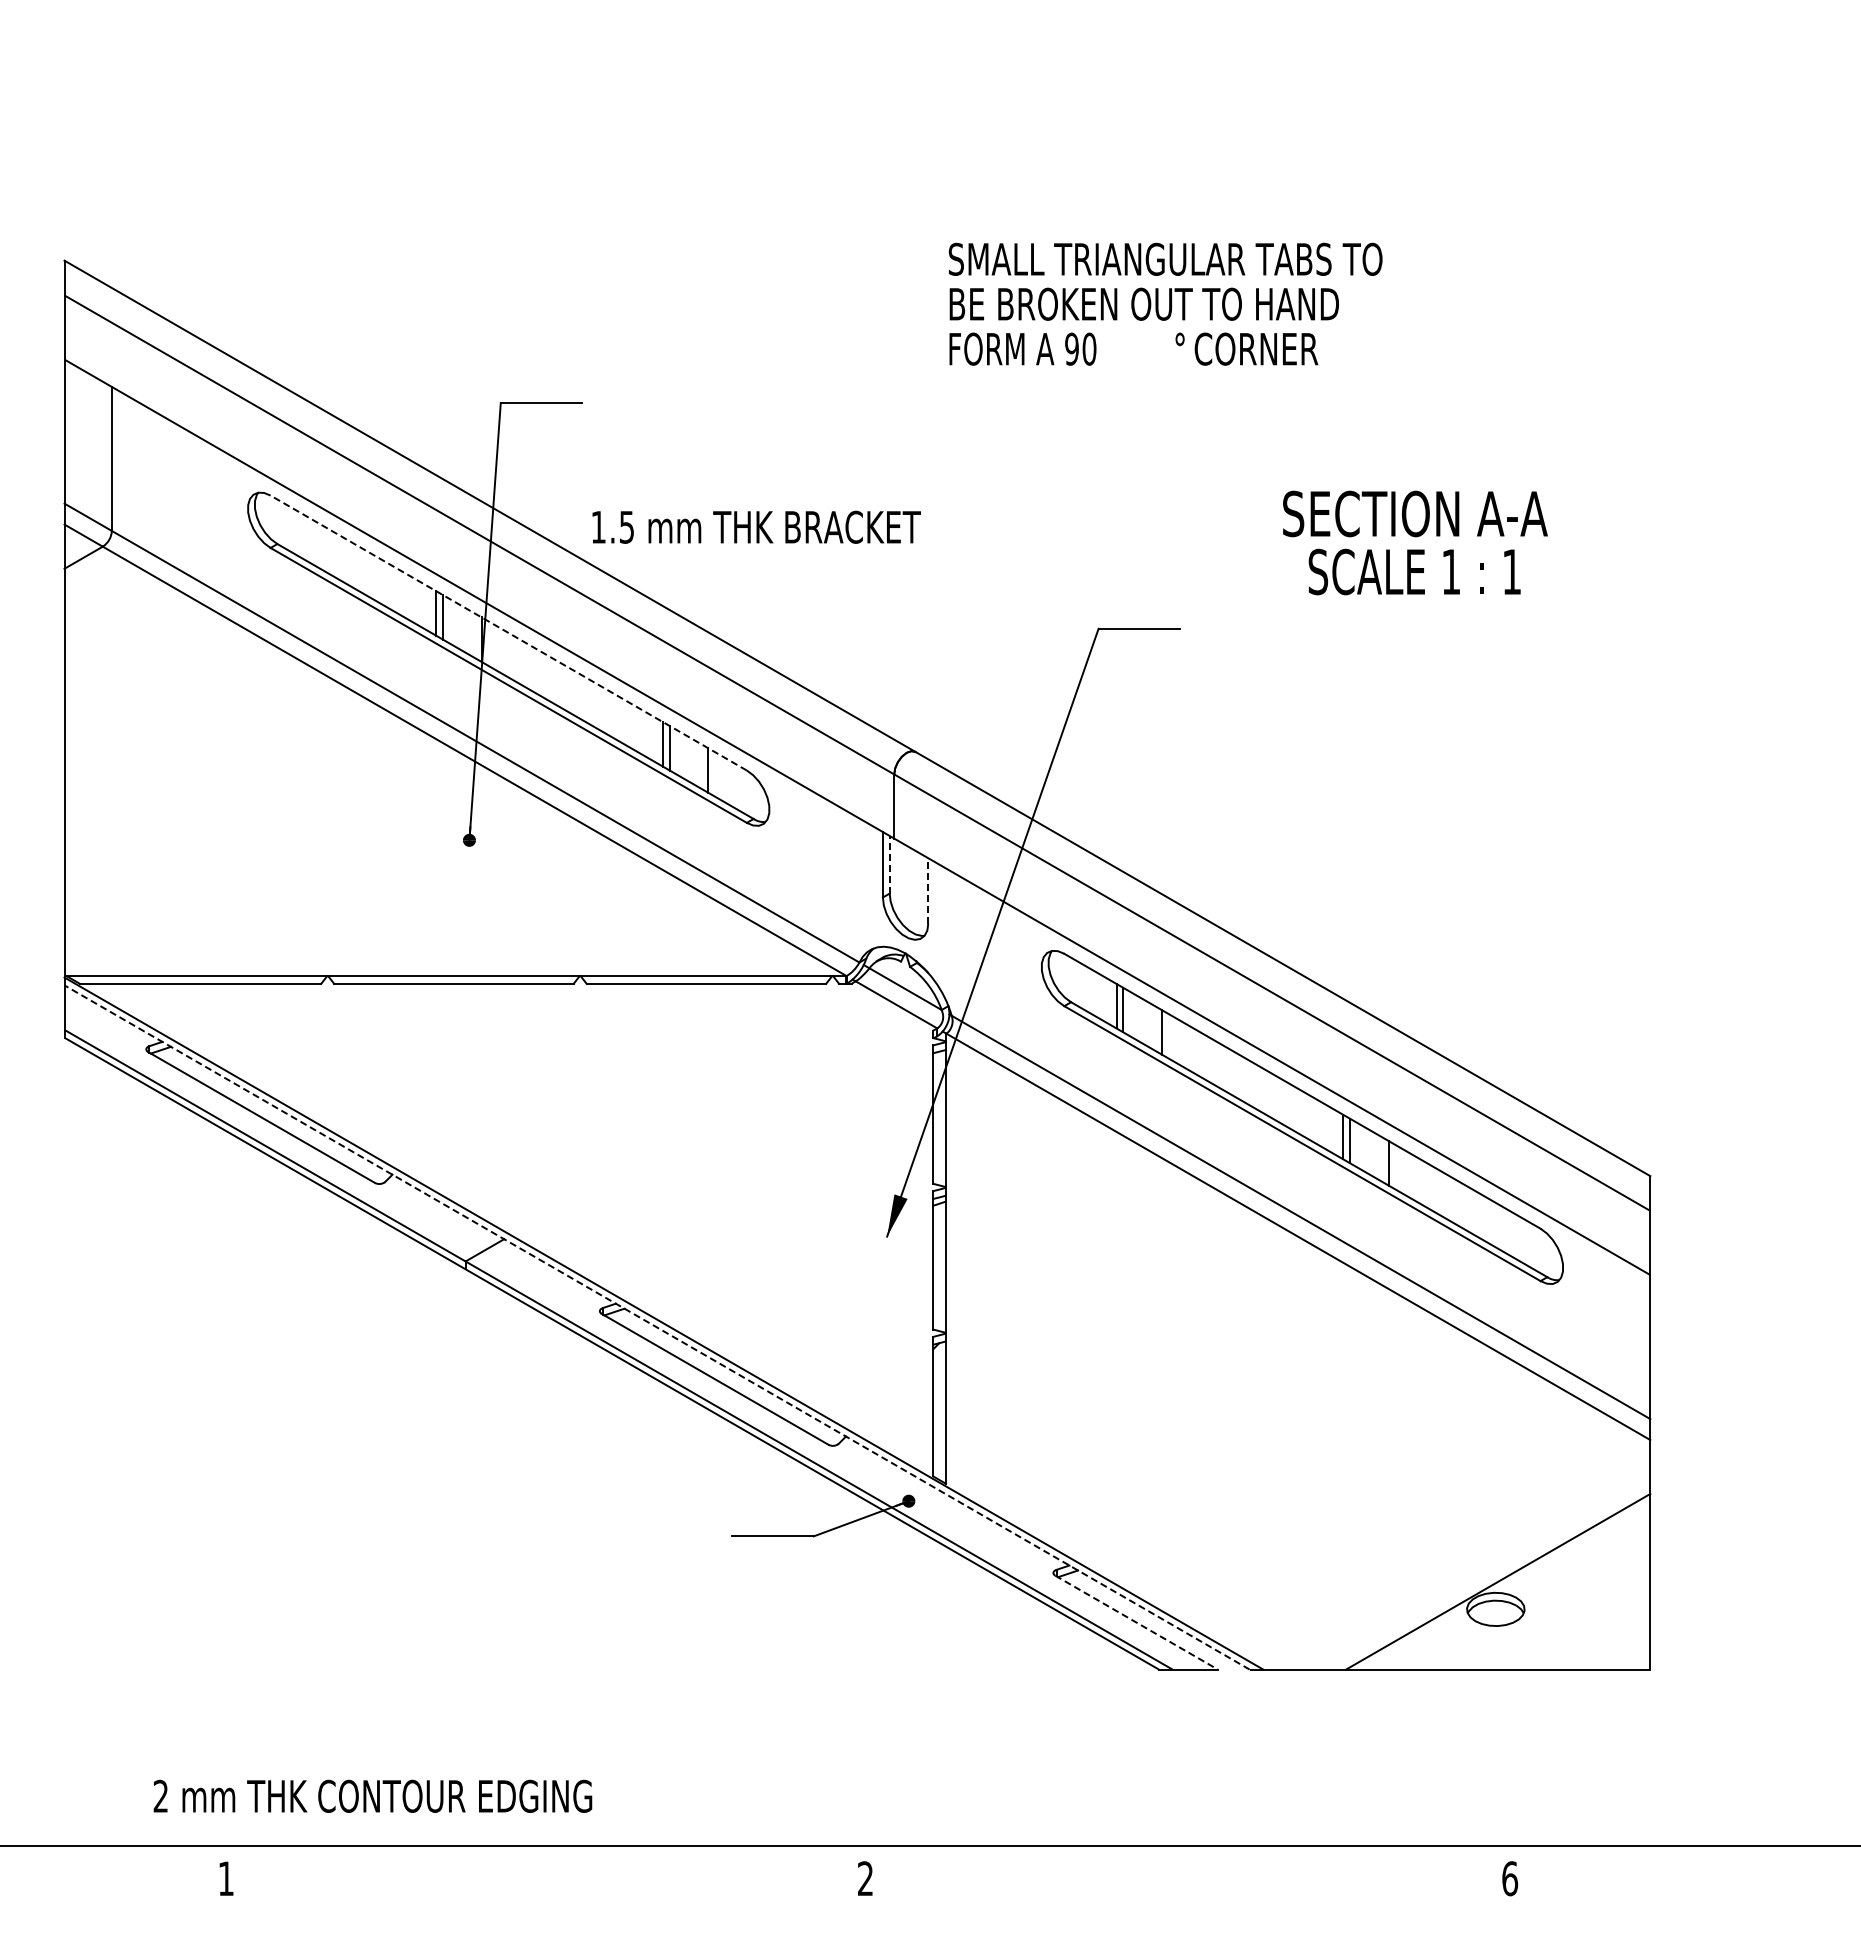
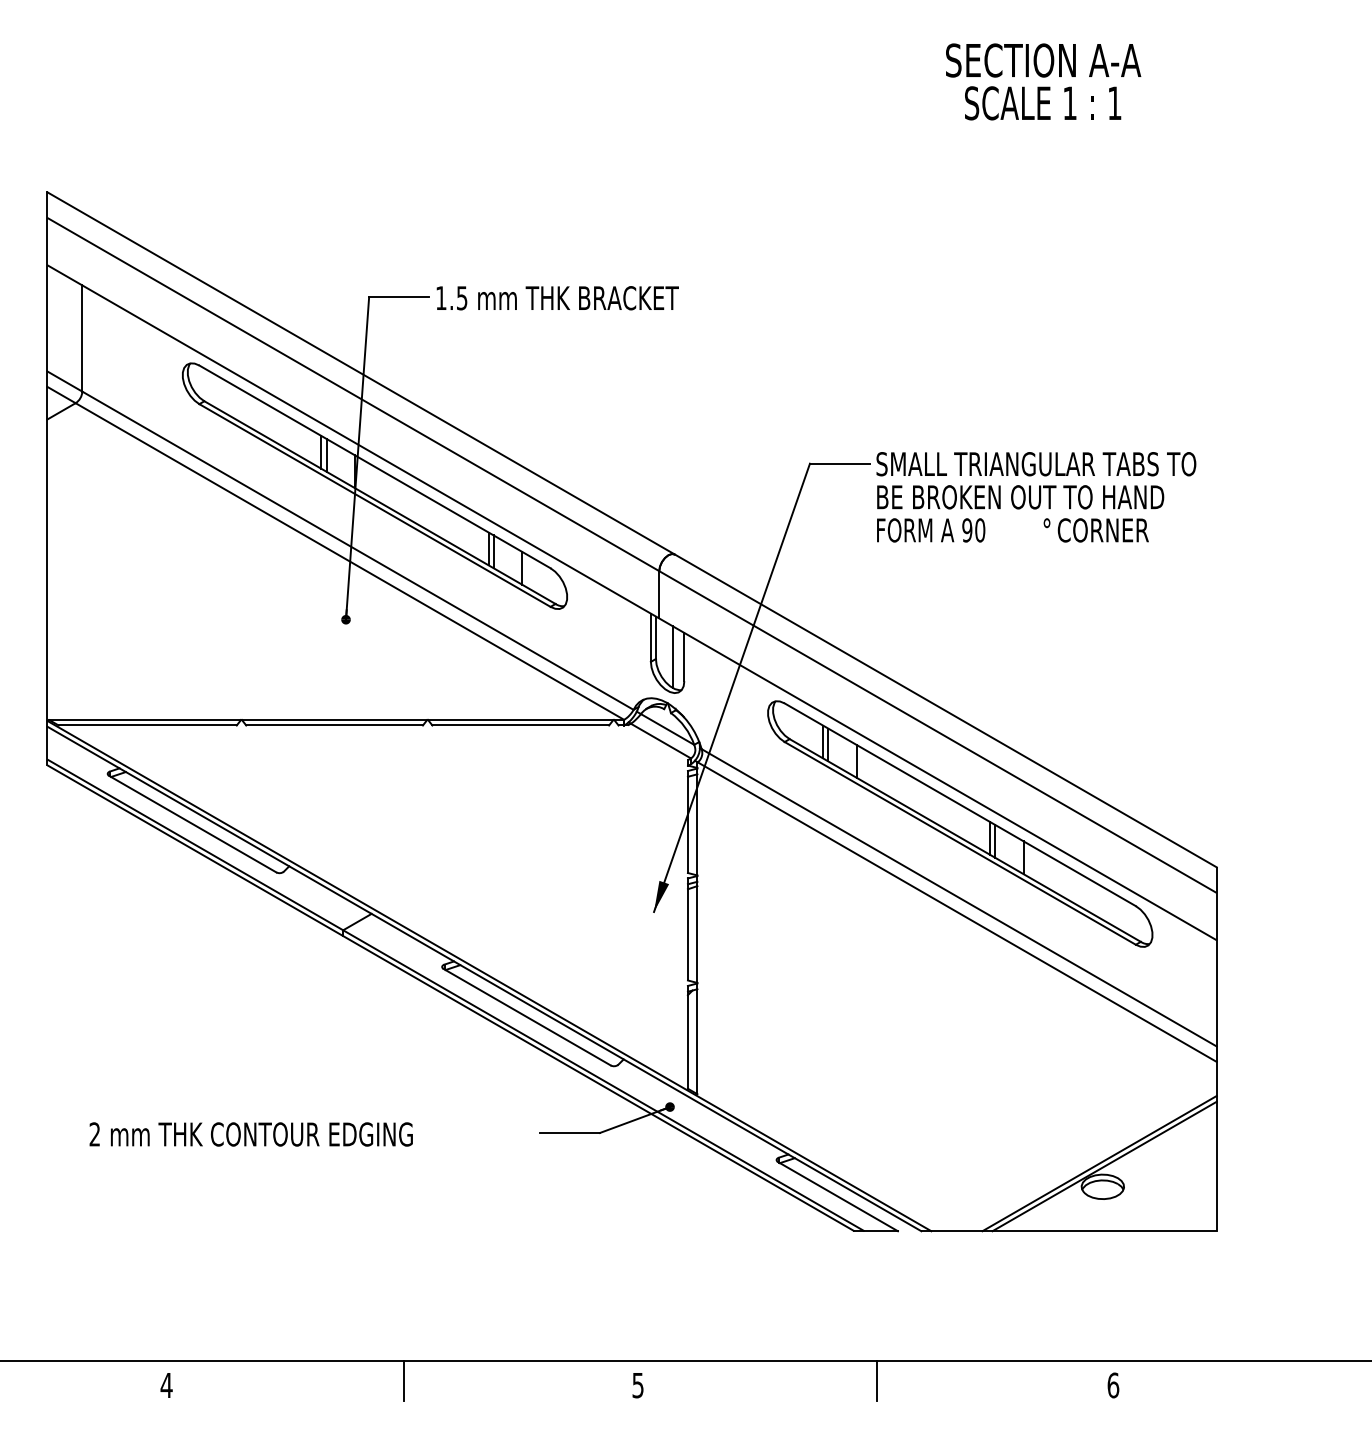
text: (1165, 303) -> (1036, 496), moved
text: (756, 526) -> (557, 297), moved
text: (1415, 542) -> (1043, 81), moved
line: (508, 633) -> (374, 467), dashed -> solid
line: (889, 864) -> (655, 637), dashed -> solid
line: (912, 890) -> (672, 656), added
line: (928, 890) -> (684, 656), dashed -> solid
line: (656, 1327) -> (483, 978), dashed -> solid
line: (1491, 1577) -> (1099, 1163), added
line: (1136, 1622) -> (837, 1196), dashed -> solid
text: (372, 1795) -> (250, 1133), moved
line: (548, 1872) -> (404, 1380), added
line: (1189, 1872) -> (876, 1380), added
text: (225, 1878) -> (166, 1385), 1 -> 4
text: (865, 1878) -> (638, 1385), 2 -> 5

